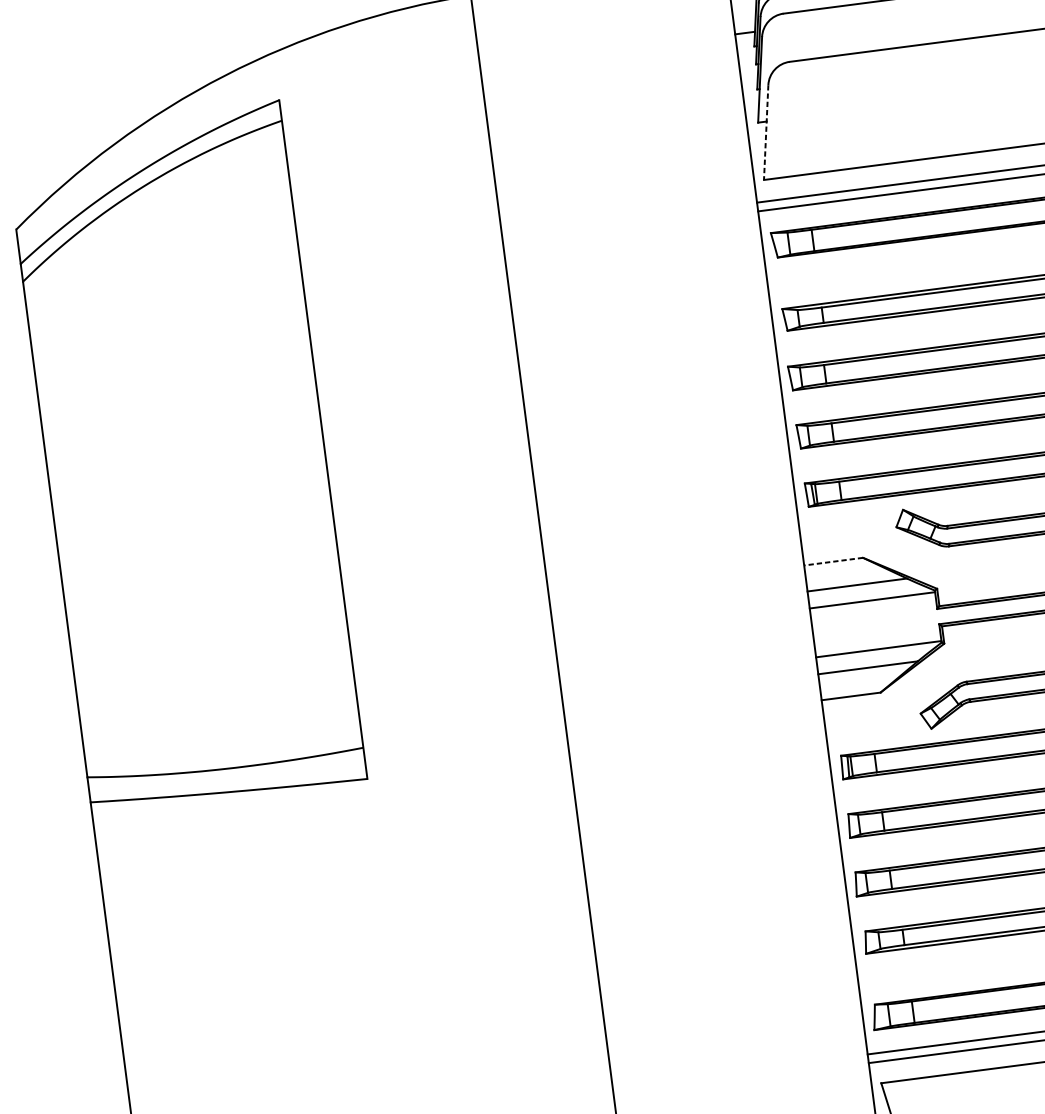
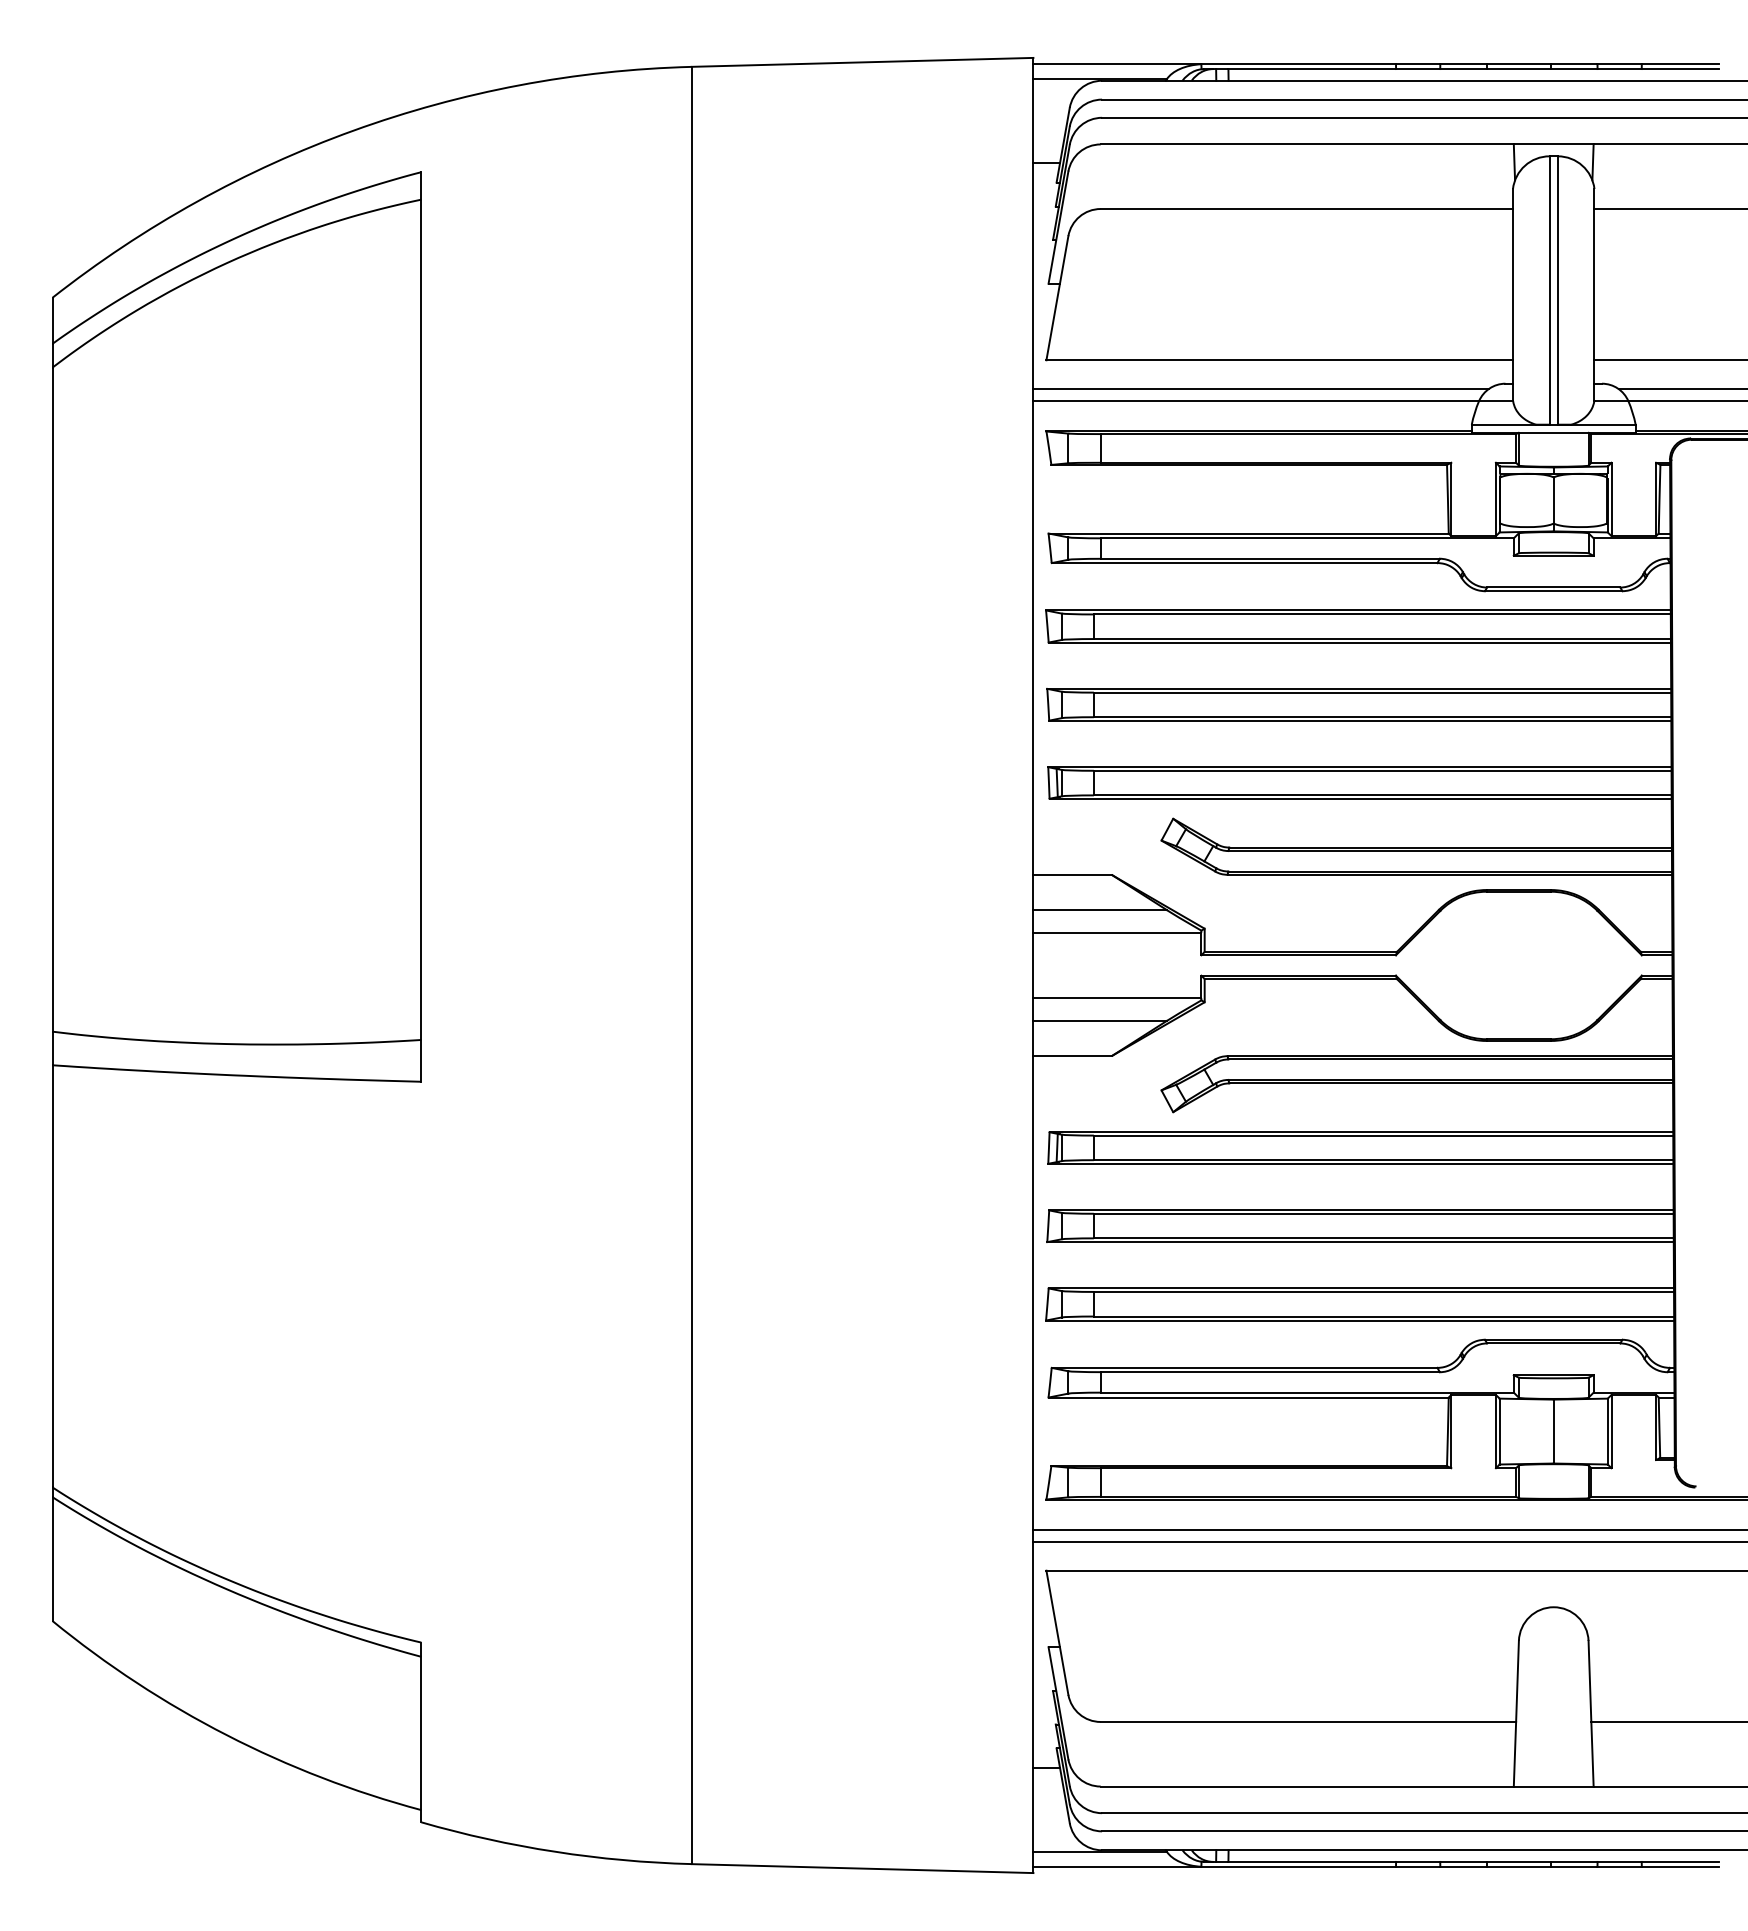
line: (766, 132) -> (1057, 298), dashed -> solid
line: (833, 561) -> (1072, 875), dashed -> solid

